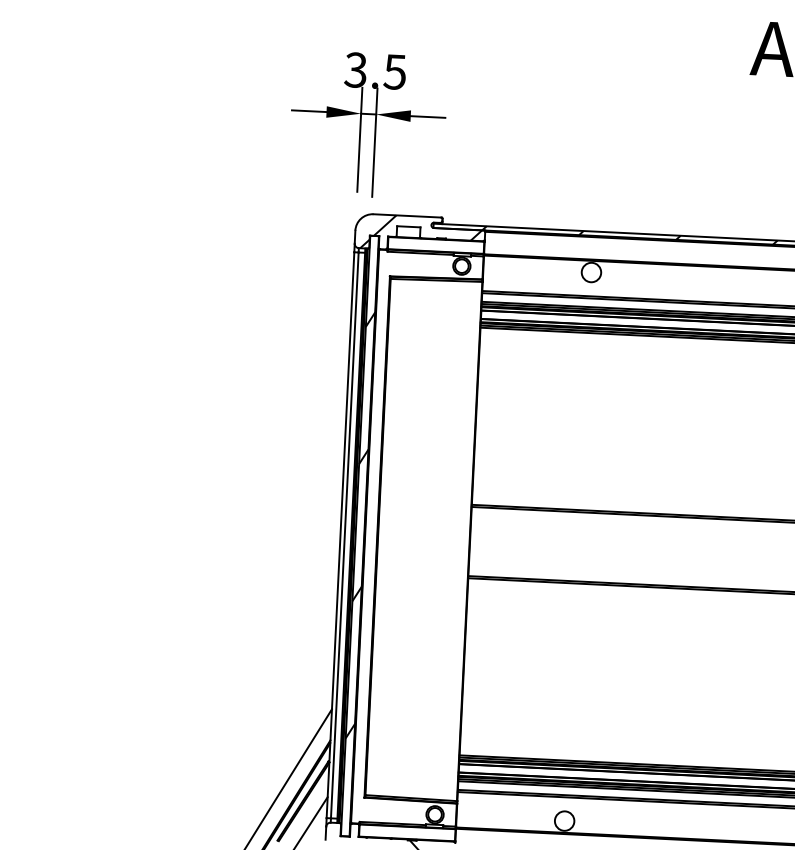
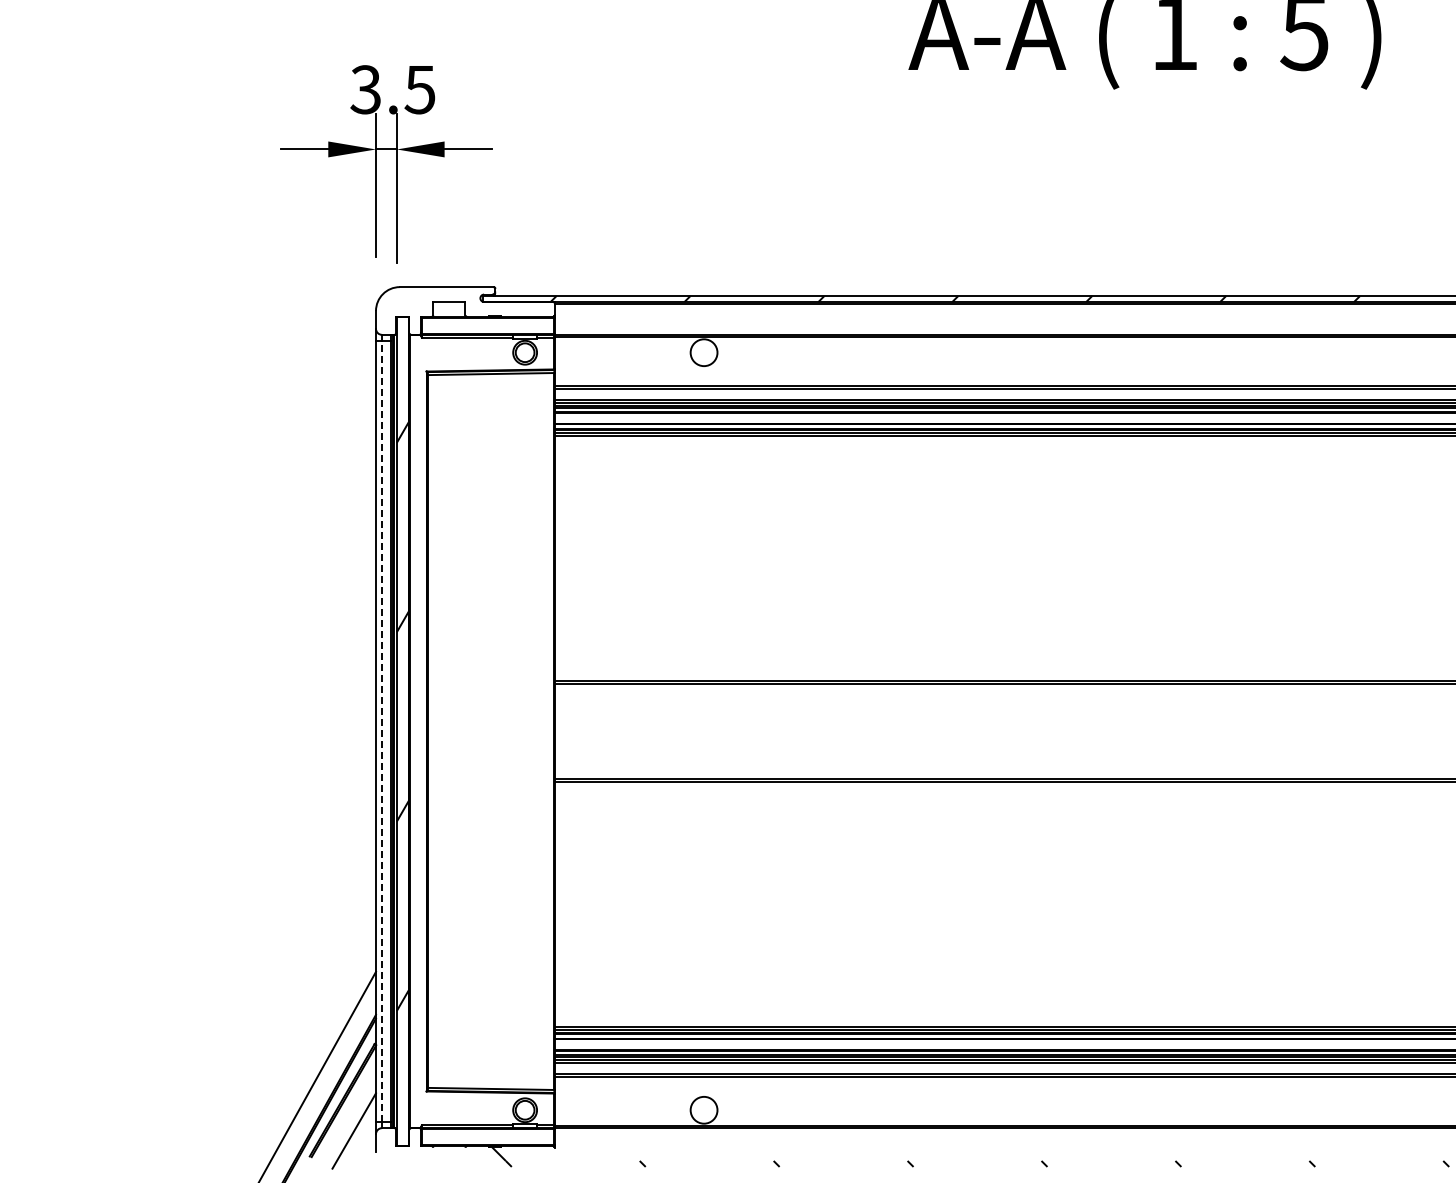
hatch: (420, 233) -> (466, 310), removed
line: (344, 535) -> (381, 731), solid -> dashed

